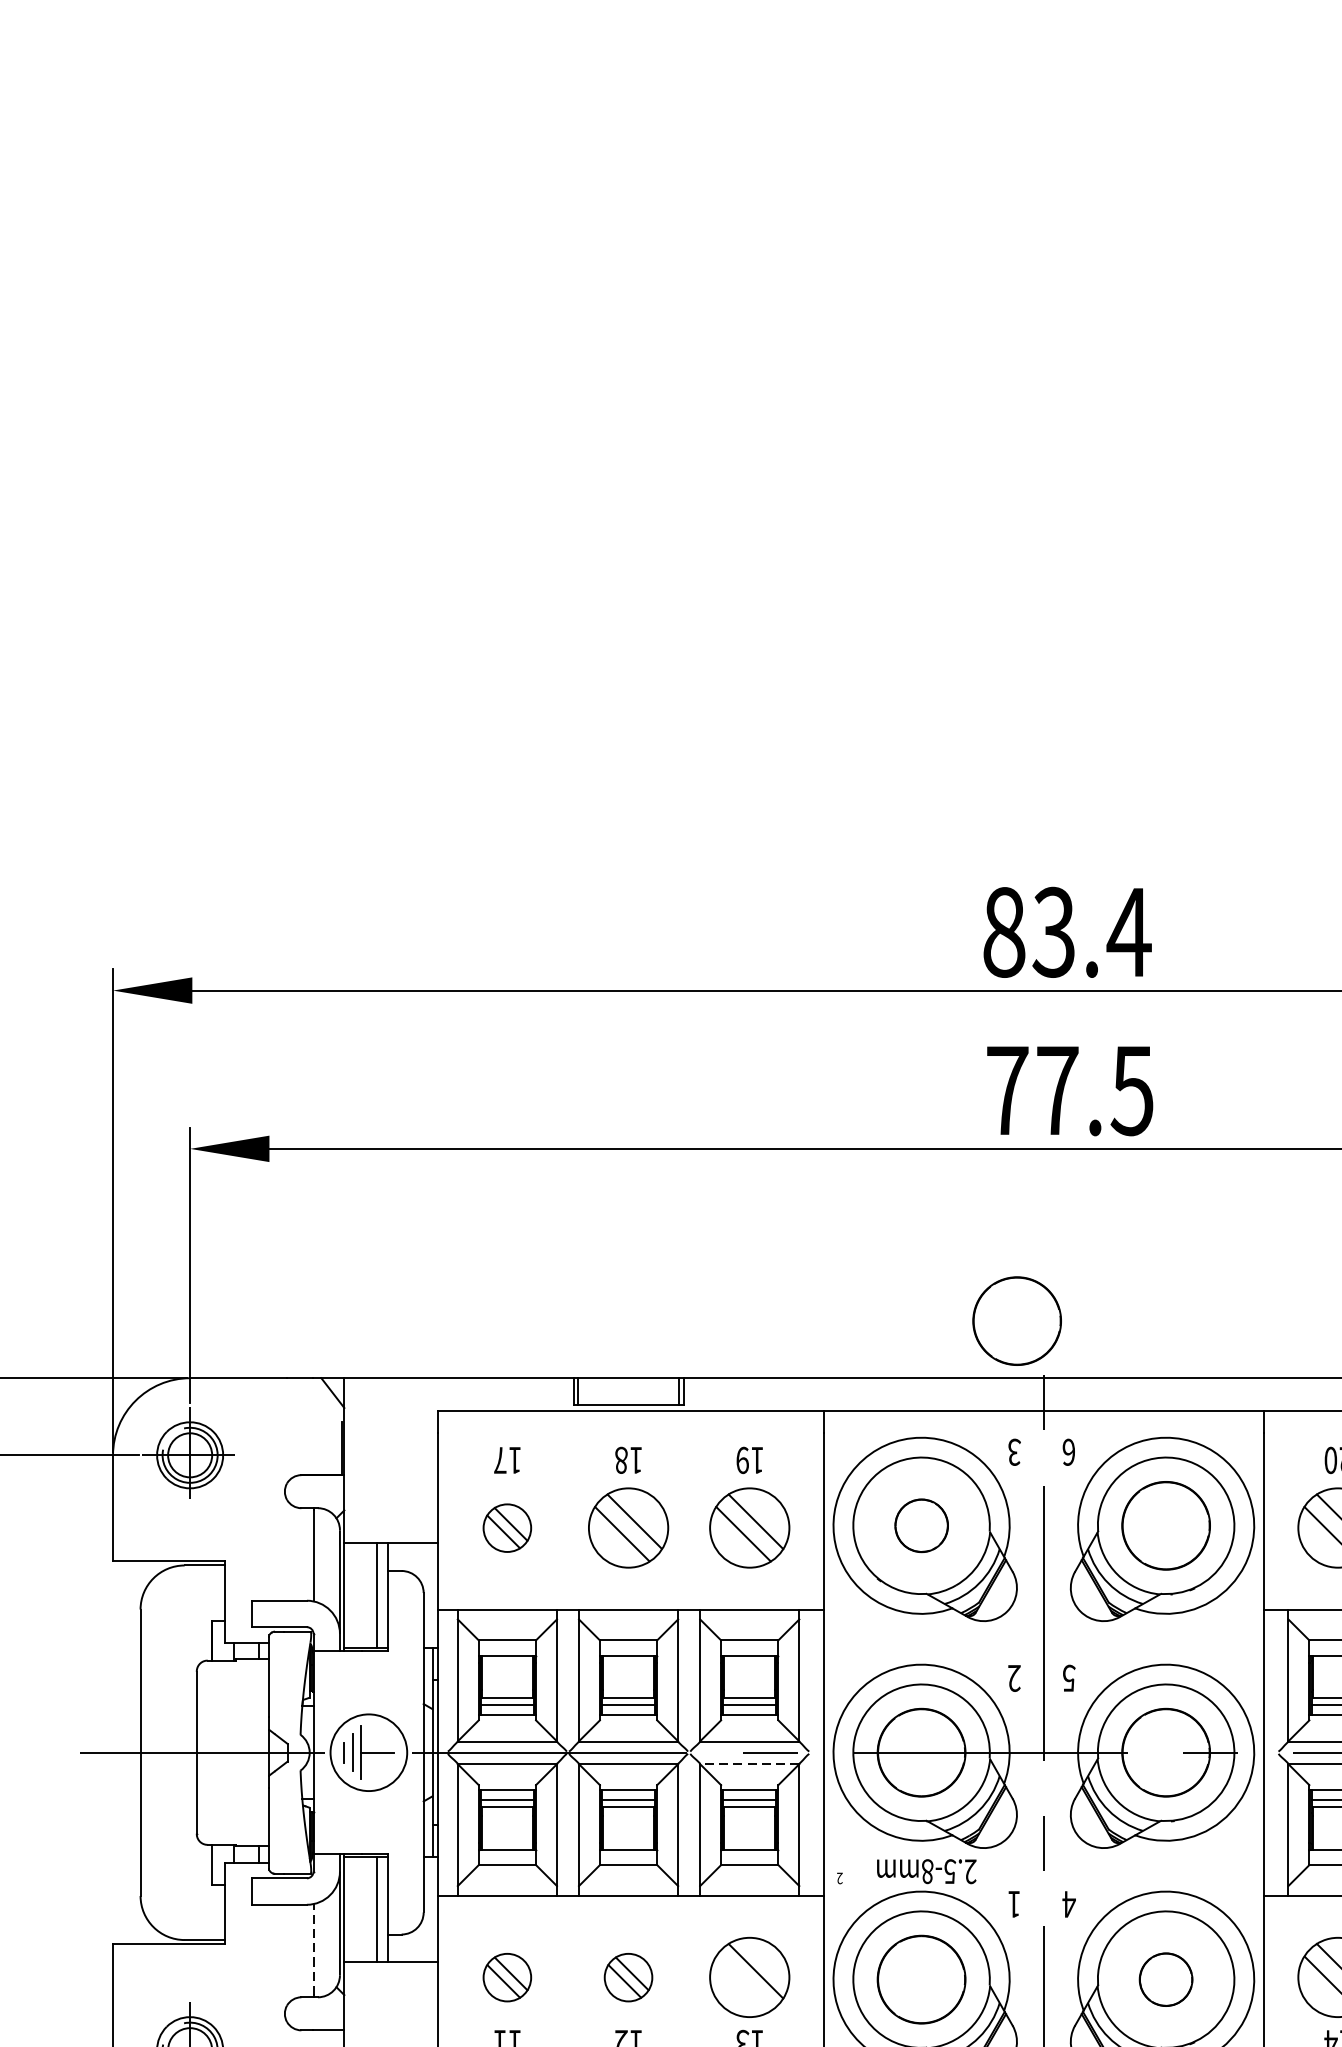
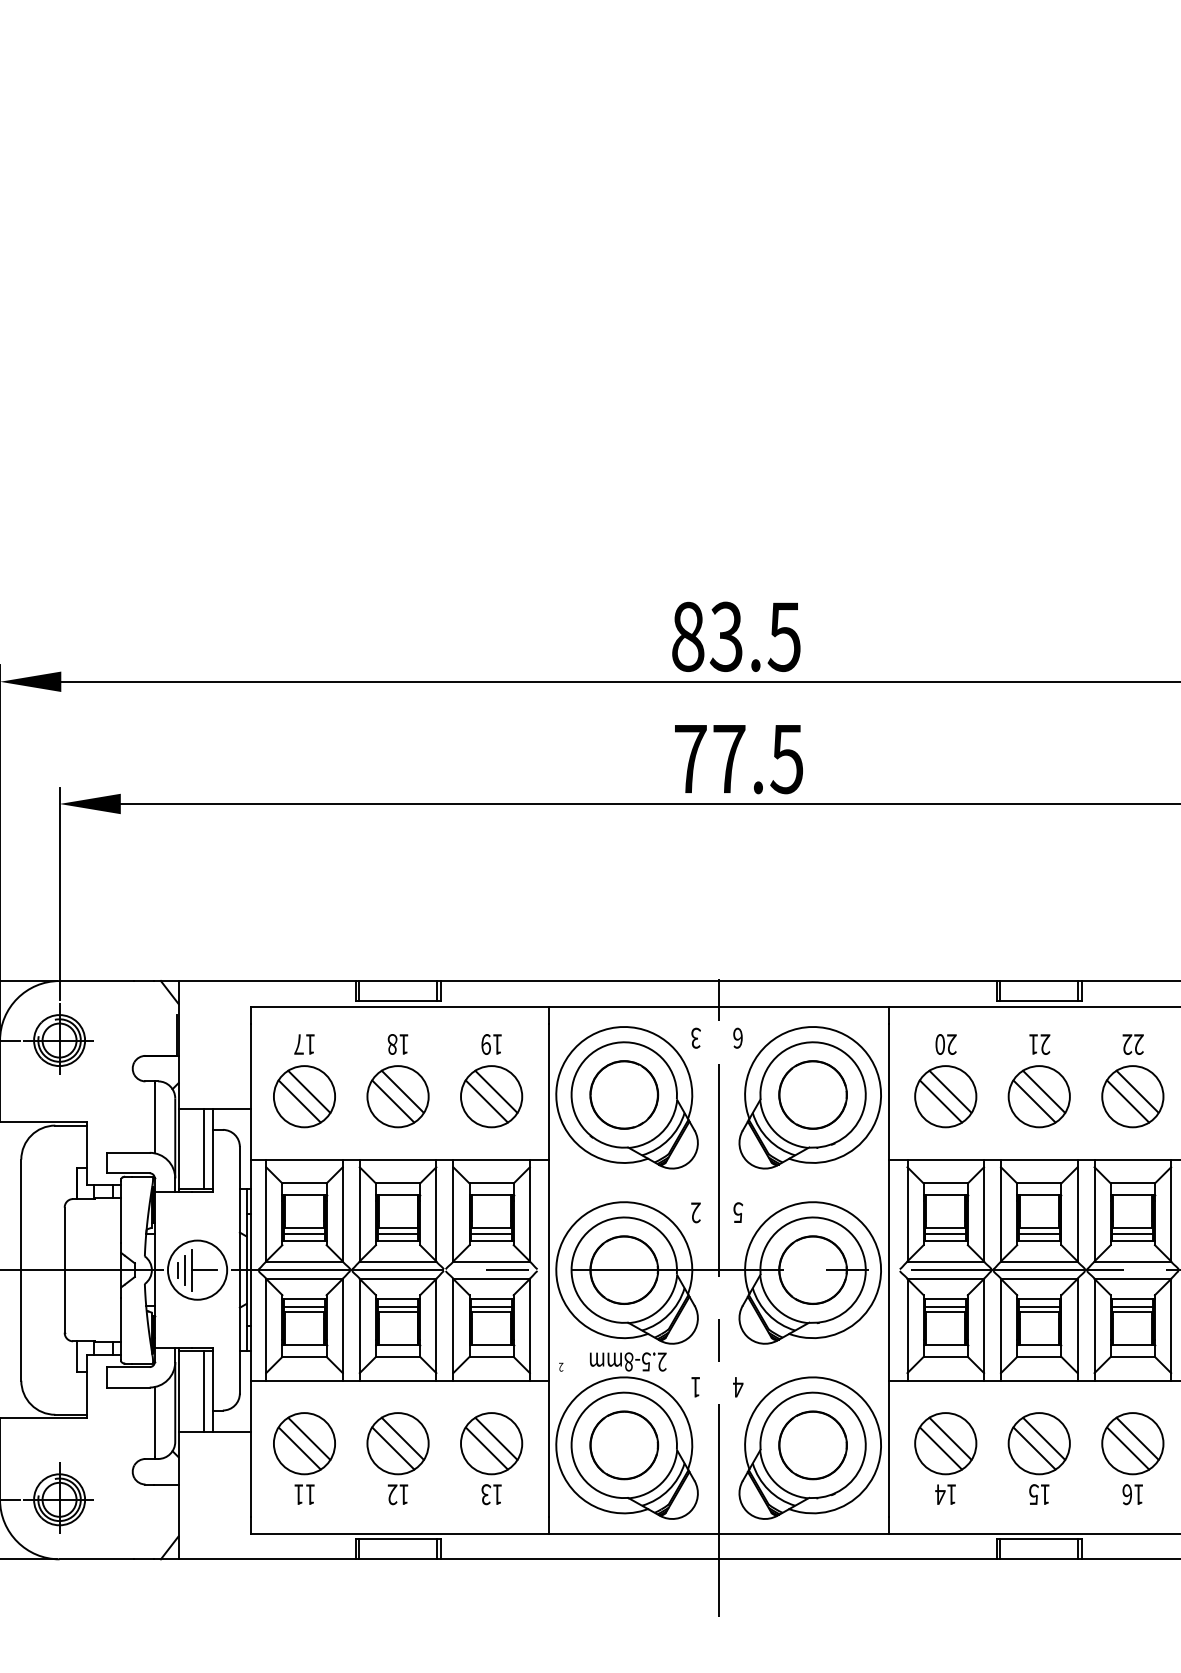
text: (1129, 933) -> (784, 637), 83.4 -> 83.5
circle: (1016, 1320) -> (697, 936), removed
part: (921, 1525) -> (624, 1094), size x1.67
part: (507, 1527) -> (304, 1096), size x1.67
line: (749, 1763) -> (491, 1278), dashed -> solid
line: (313, 1948) -> (154, 1421), dashed -> solid
part: (507, 1977) -> (304, 1443), size x1.67
part: (627, 1977) -> (397, 1443), size x1.67
part: (1165, 1979) -> (812, 1445), size x1.67
line: (743, 1983) -> (486, 1448), added

